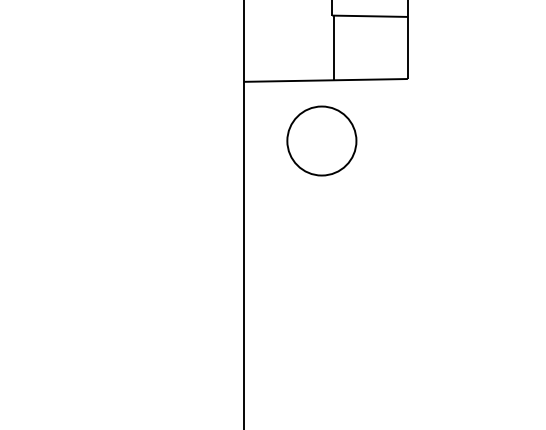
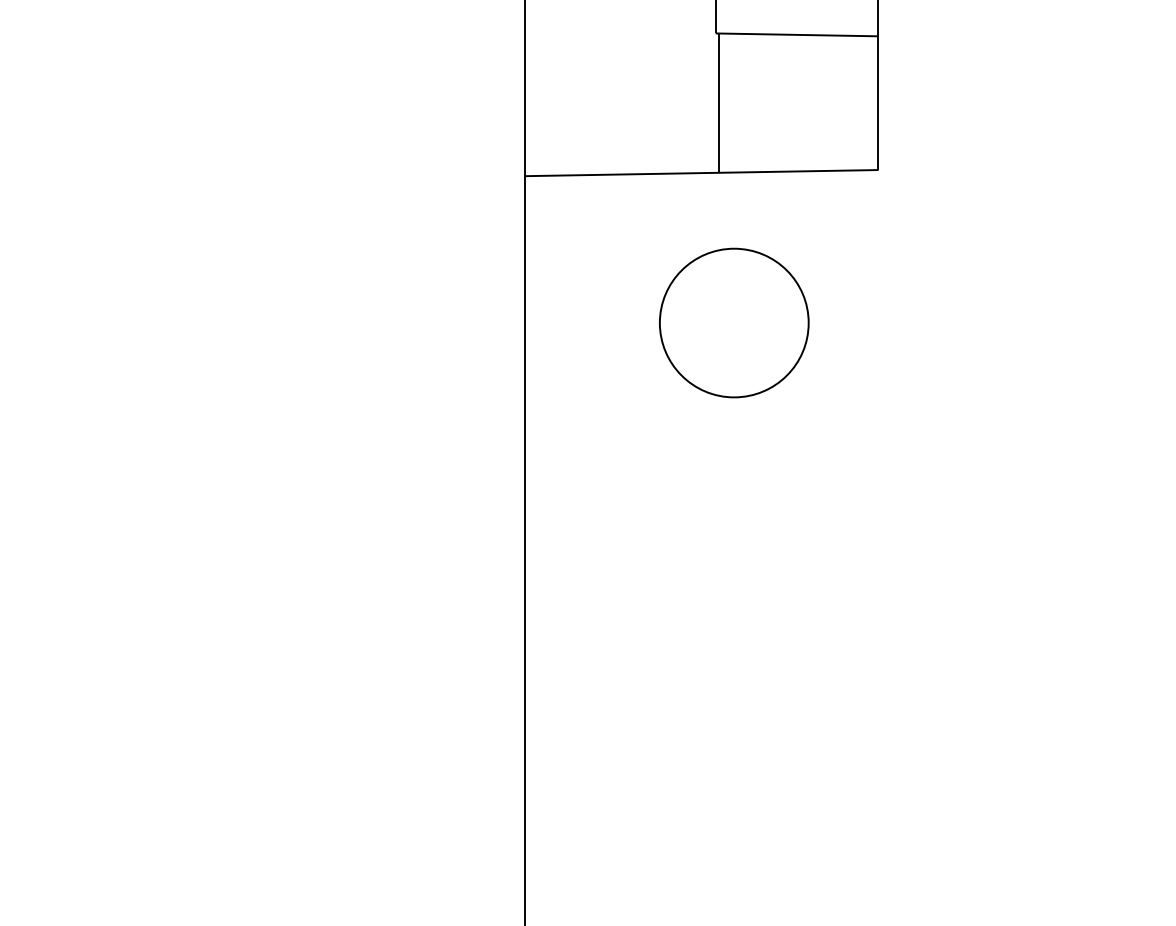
part: (321, 140) -> (733, 321), moved

